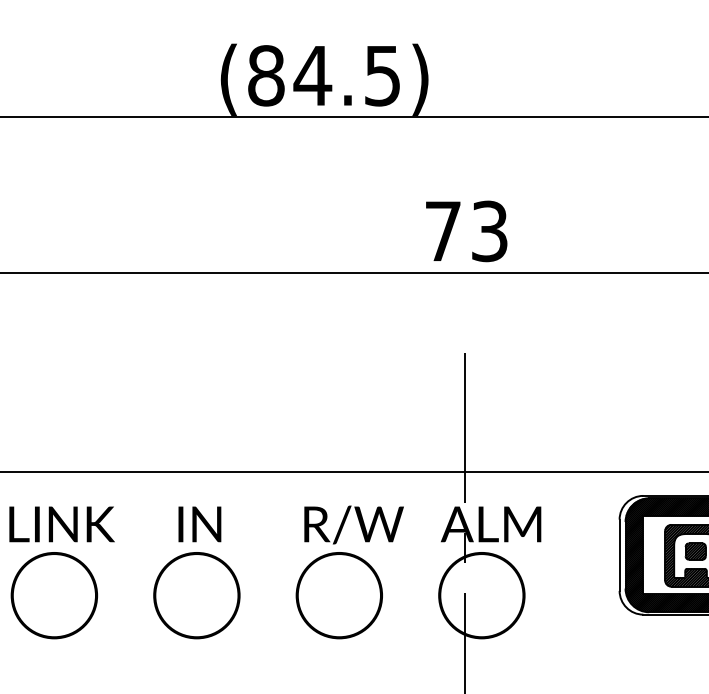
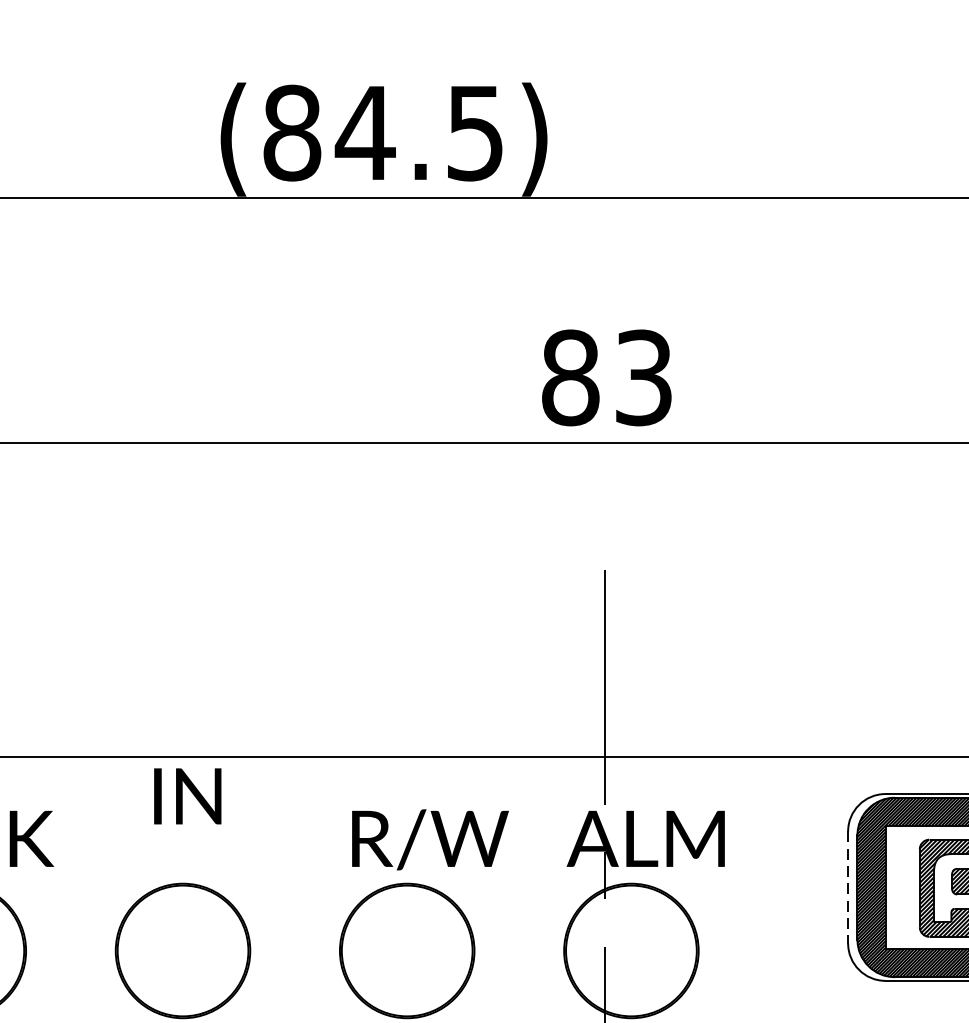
text: (443, 231) -> (571, 378), 73 -> 83
text: (199, 524) -> (187, 796), moved
line: (619, 555) -> (847, 887), solid -> dashed

